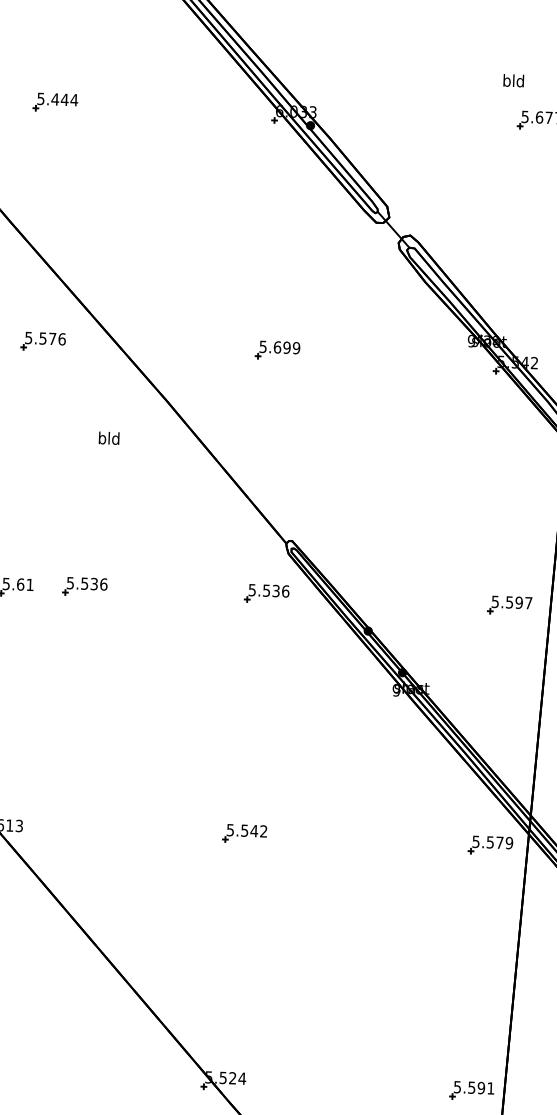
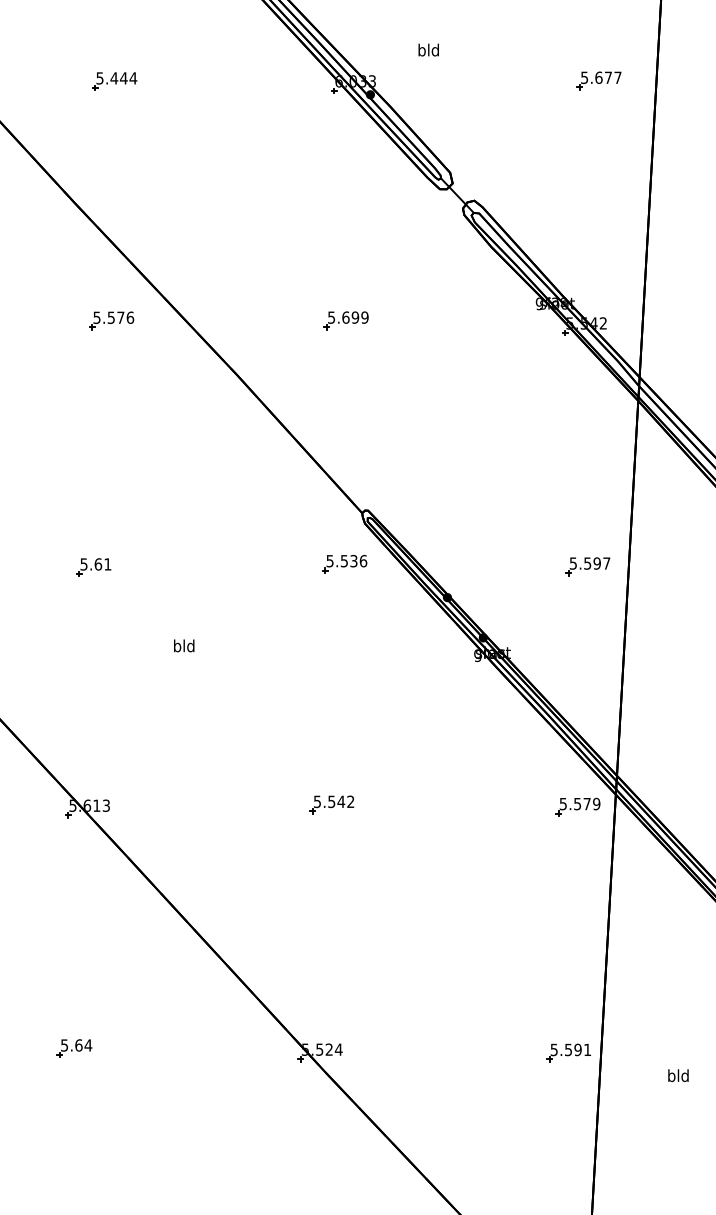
text: (513, 80) -> (428, 49), moved
text: (109, 437) -> (184, 645), moved
part: (84, 587) -> (162, 564), removed

